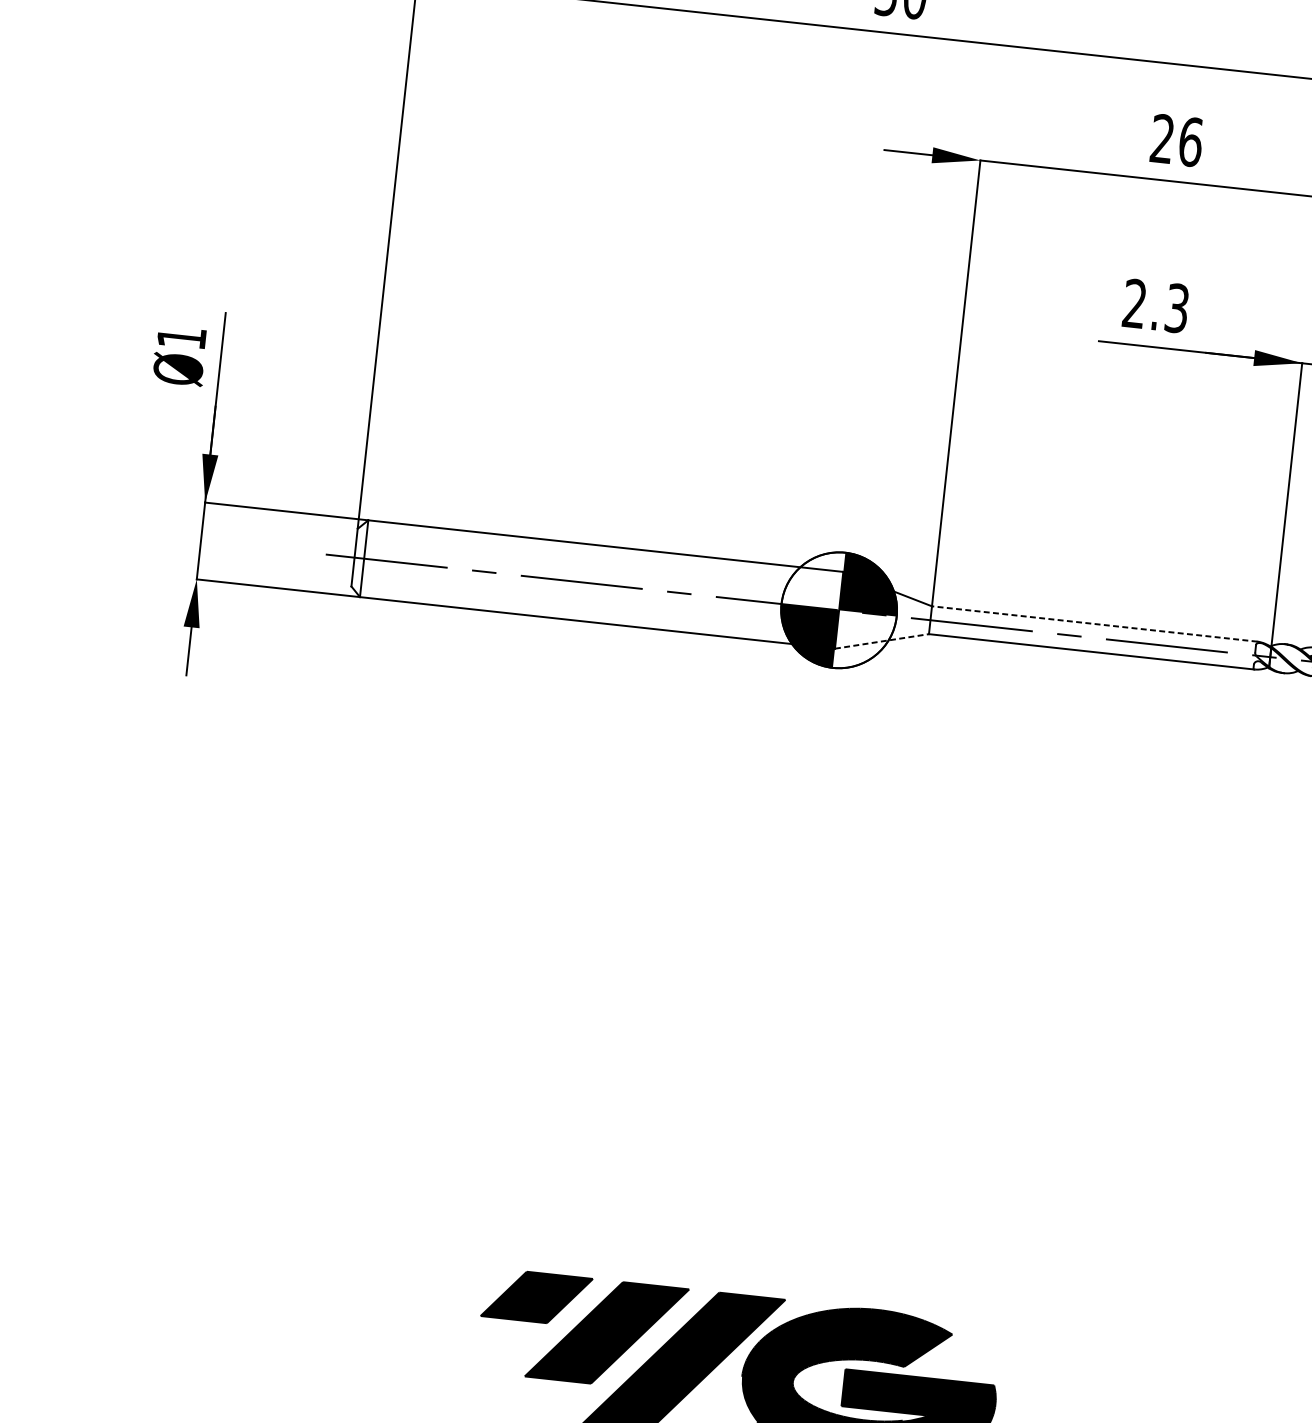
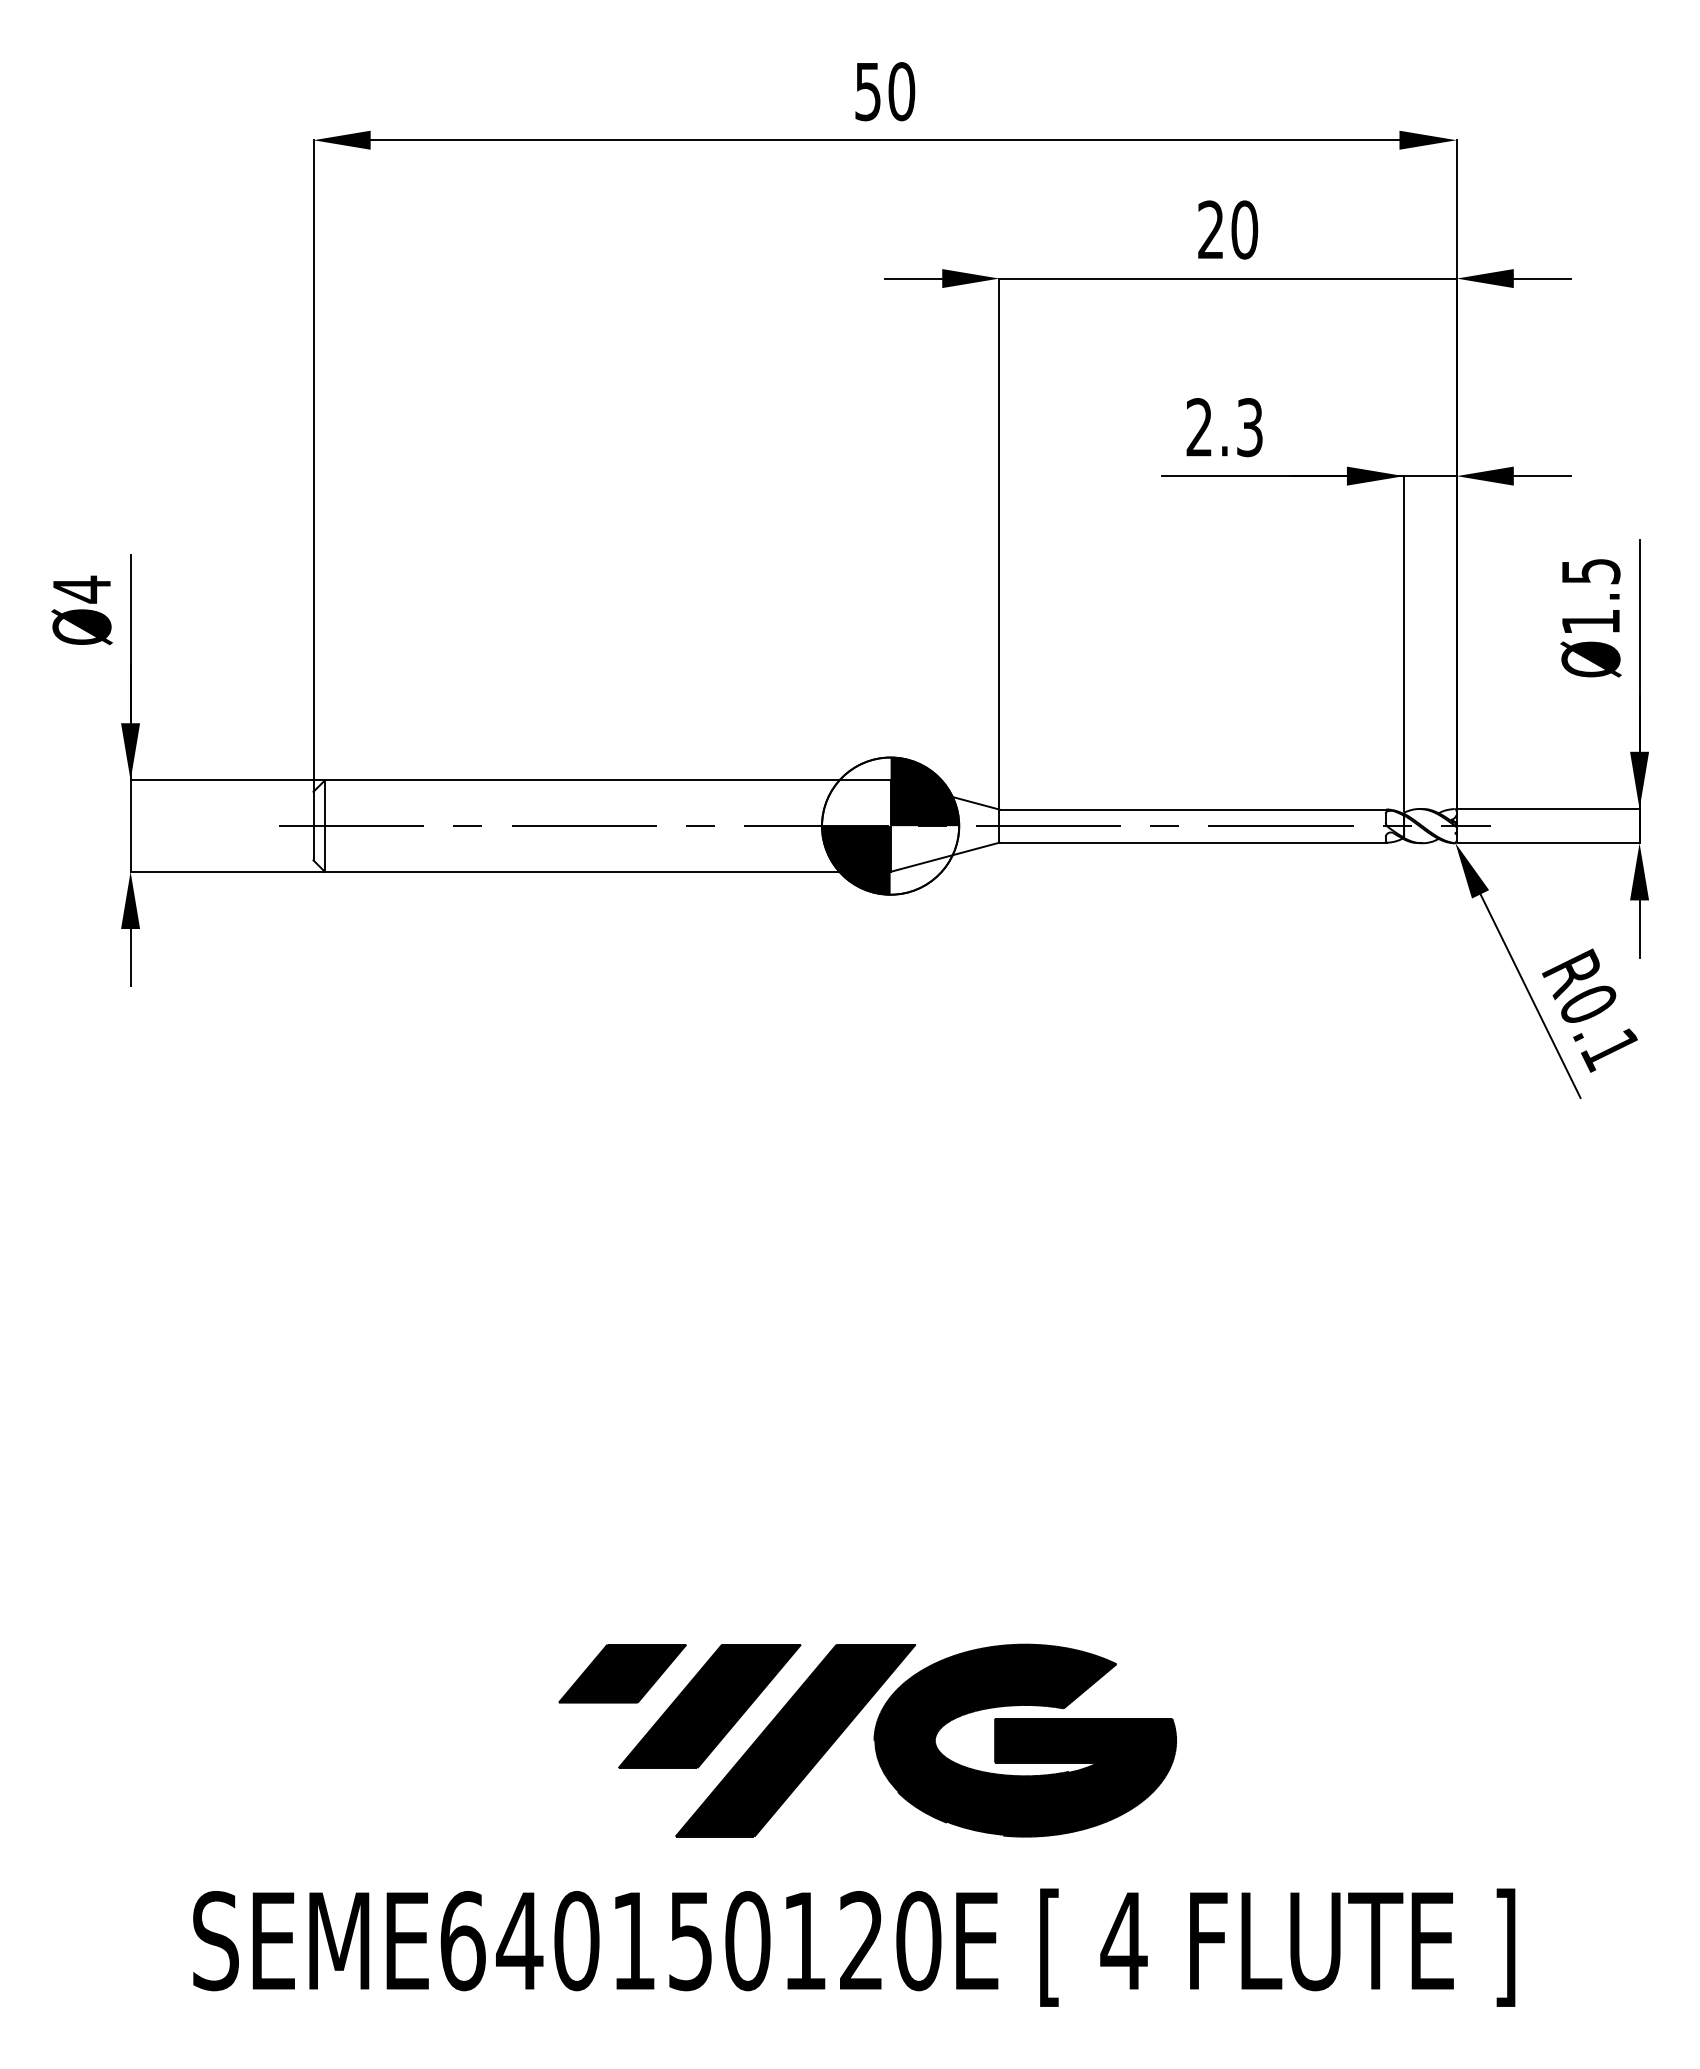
text: (1190, 141) -> (1244, 229), 26 -> 20
text: (181, 337) -> (81, 589), Ø1 -> Ø4
line: (1094, 623) -> (1193, 809), dashed -> solid
line: (882, 641) -> (945, 857), dashed -> solid

